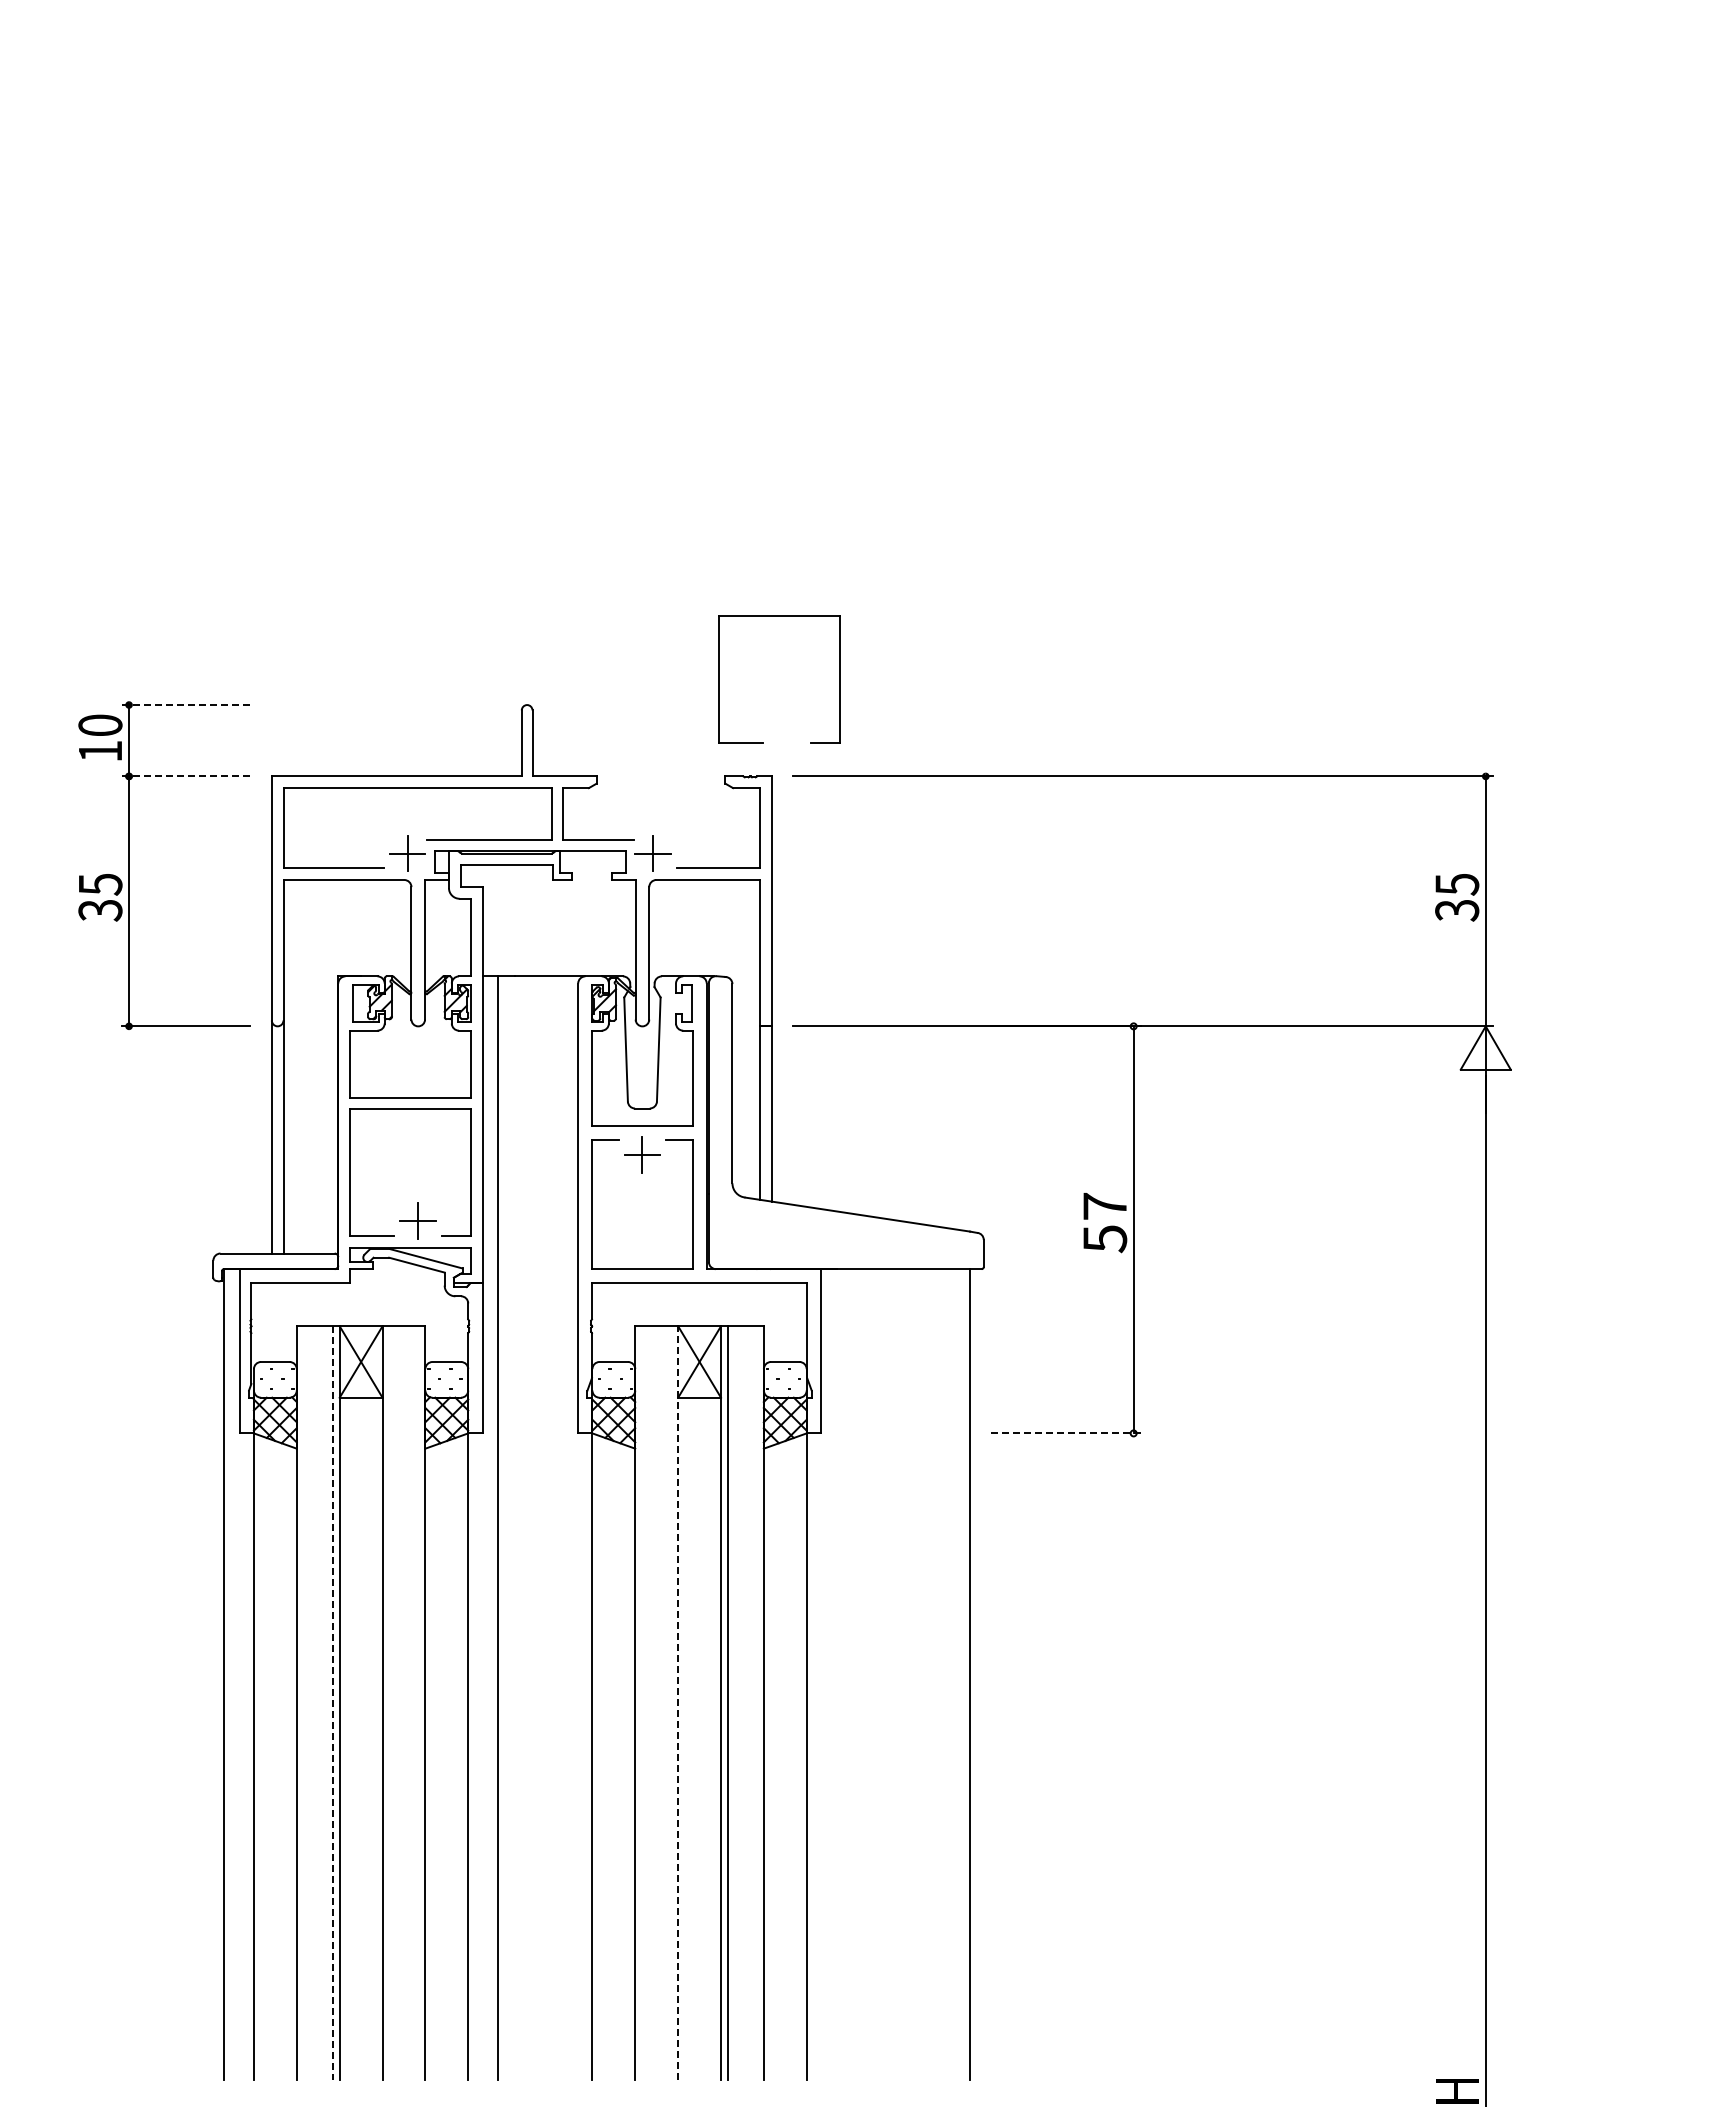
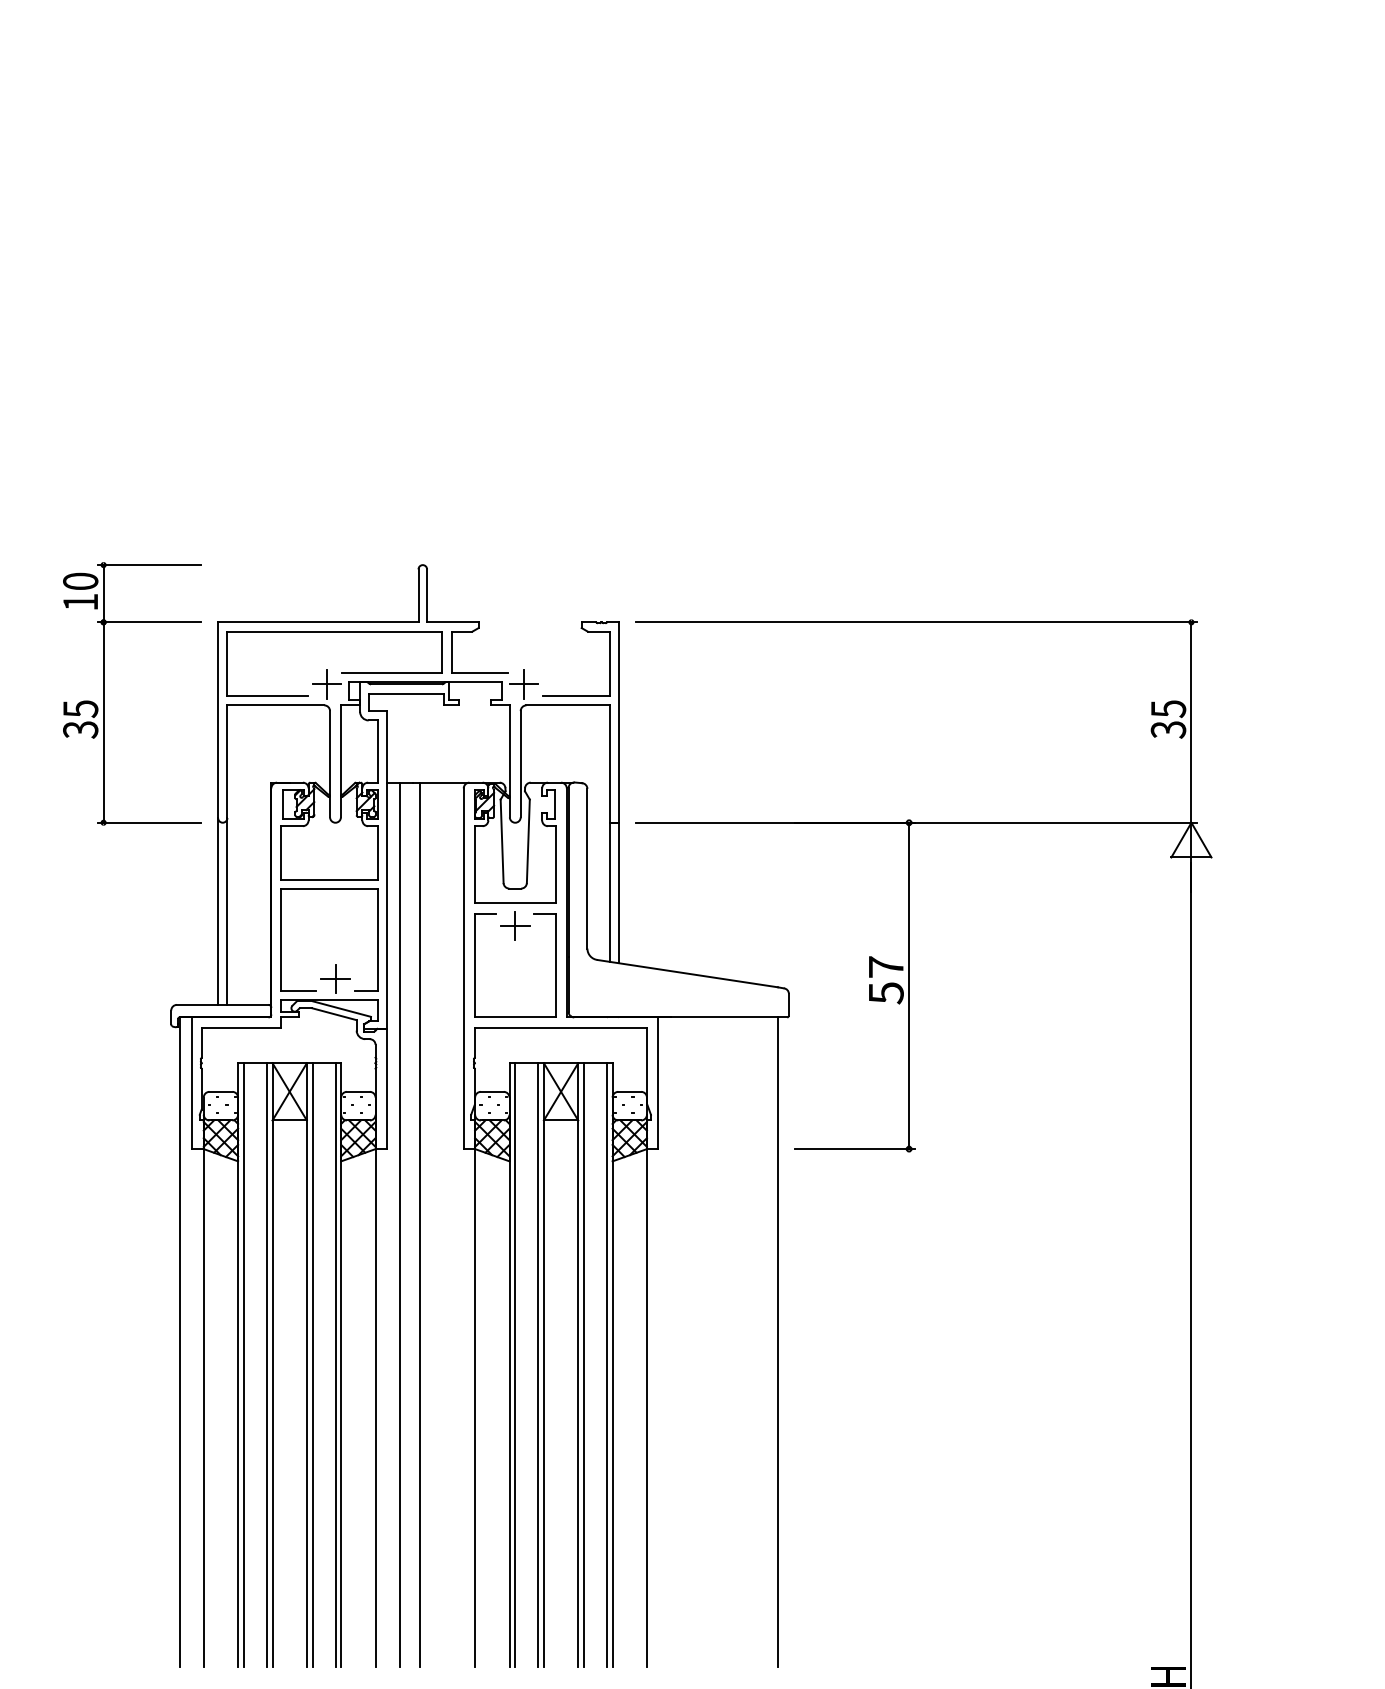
part: (719, 679) -> (577, 544), removed
line: (185, 705) -> (148, 565), dashed -> solid
line: (185, 776) -> (148, 622), dashed -> solid
line: (1065, 1433) -> (854, 1149), dashed -> solid
line: (523, 1527) -> (419, 1224), added
line: (304, 1702) -> (244, 1364), added
line: (332, 1702) -> (266, 1364), dashed -> solid
line: (389, 1702) -> (312, 1364), added
line: (418, 1702) -> (335, 1364), added
line: (642, 1702) -> (515, 1364), added
line: (671, 1702) -> (538, 1364), added
line: (678, 1702) -> (544, 1364), dashed -> solid
line: (756, 1702) -> (606, 1364), added

